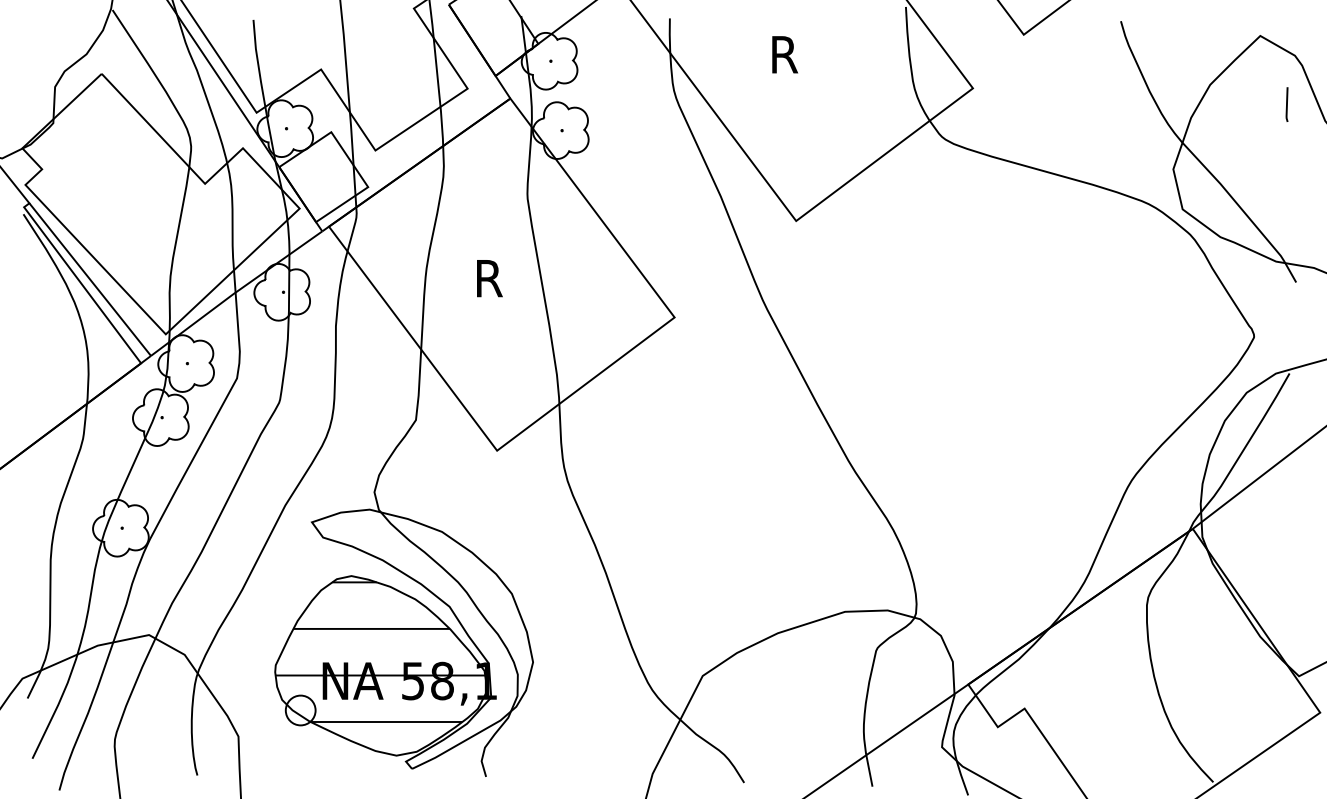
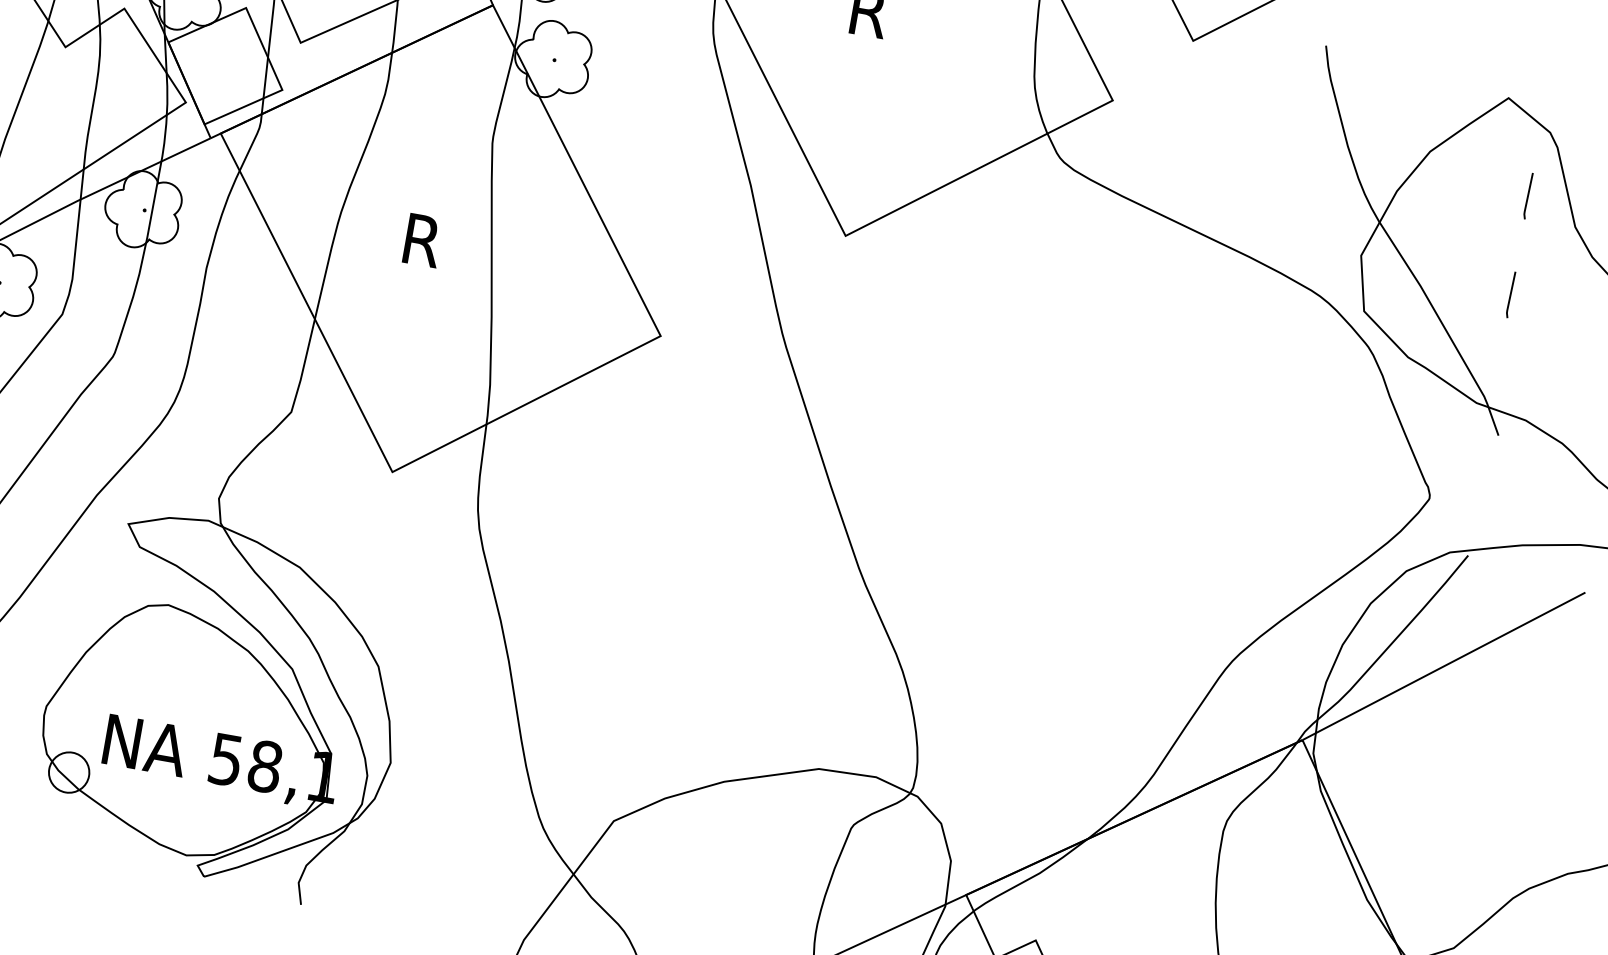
line: (1286, 178) -> (1510, 294), added
hatch: (380, 652) -> (189, 713), removed

